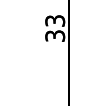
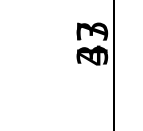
text: (55, 28) -> (92, 43), 33 -> 47

